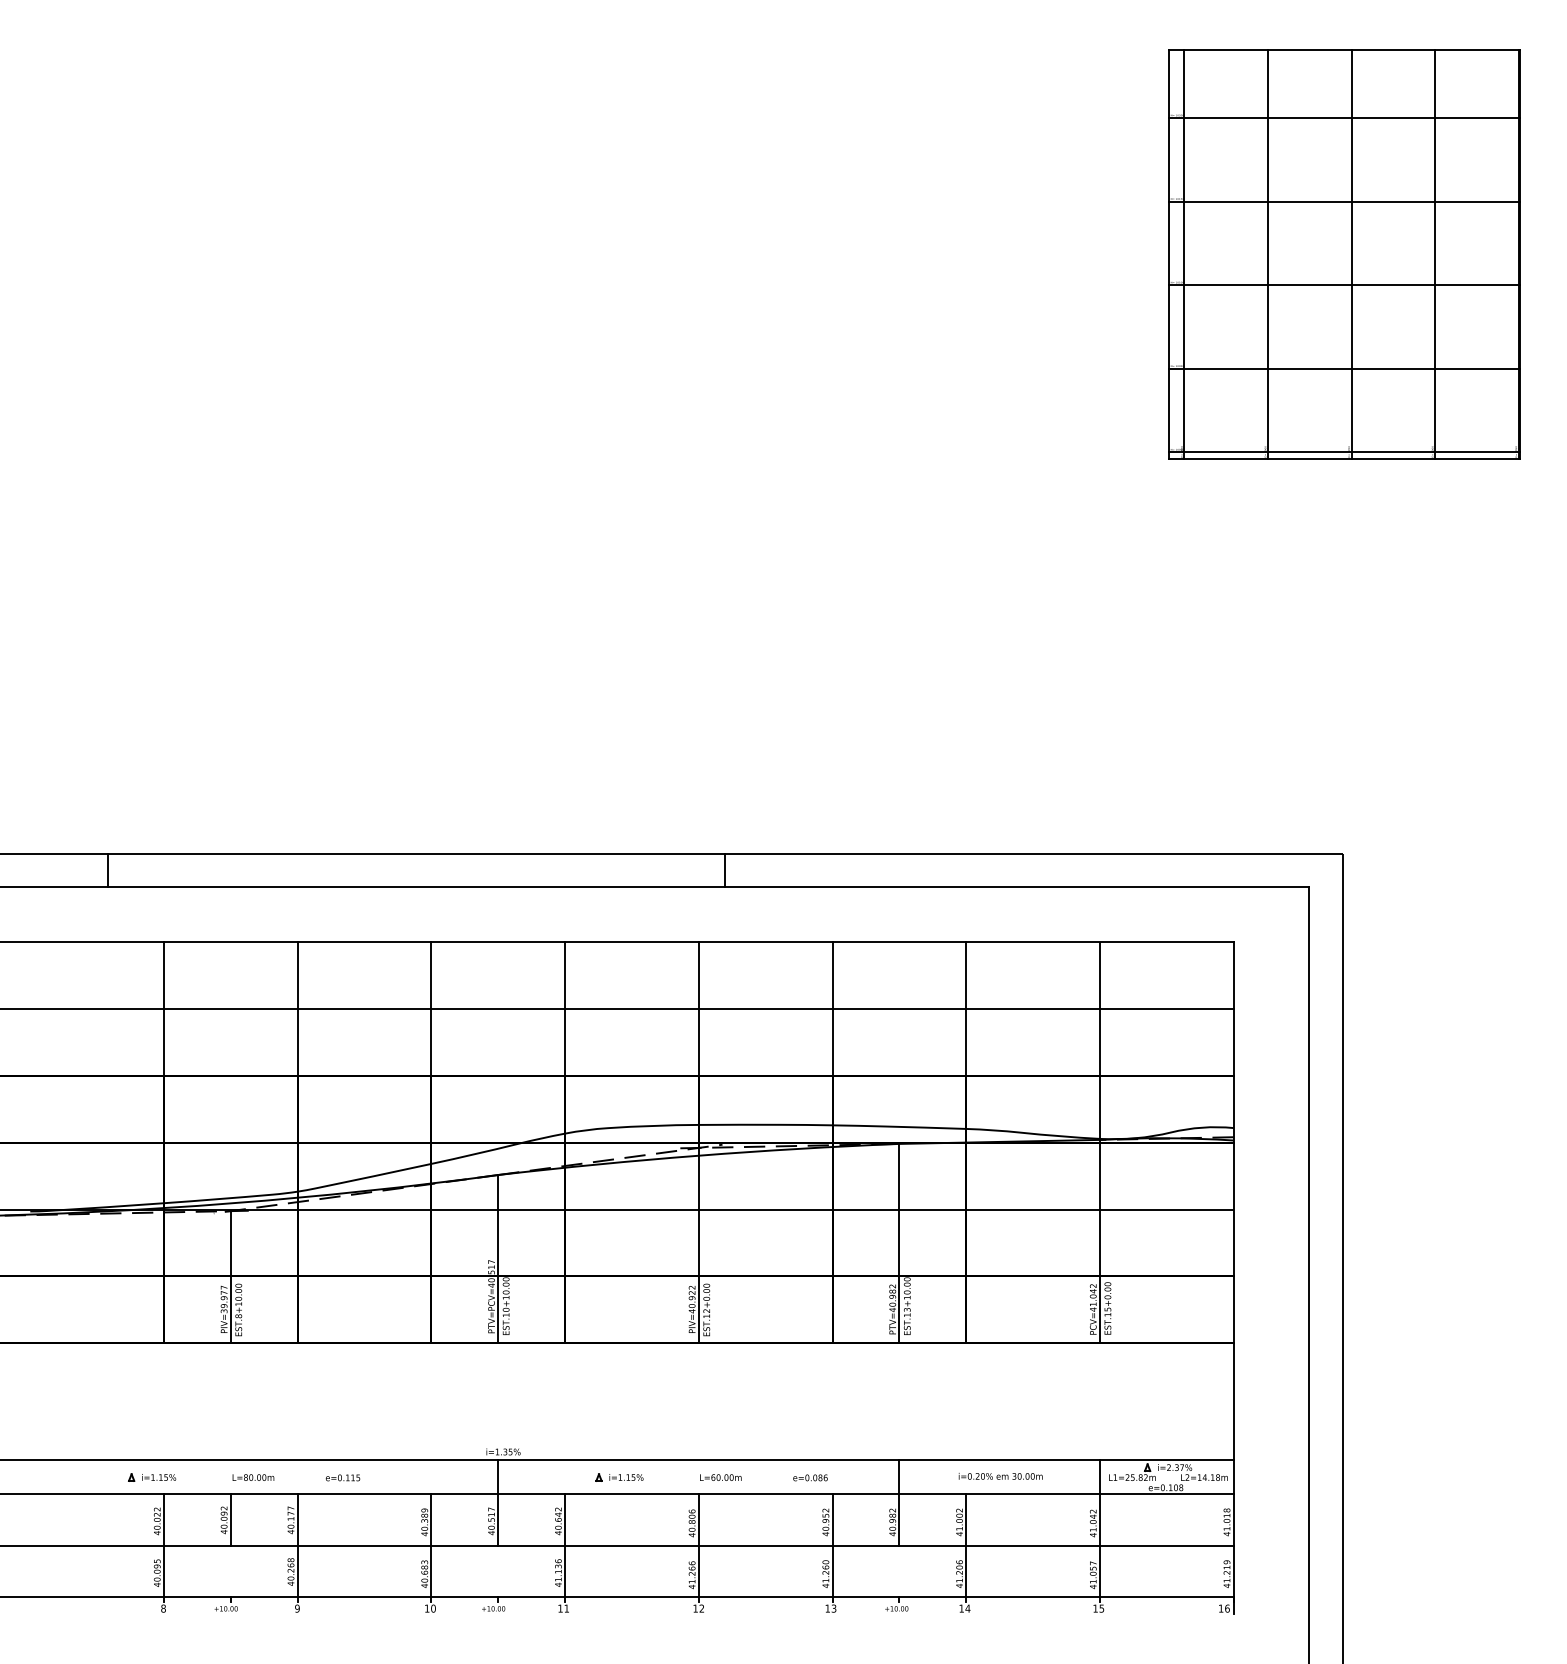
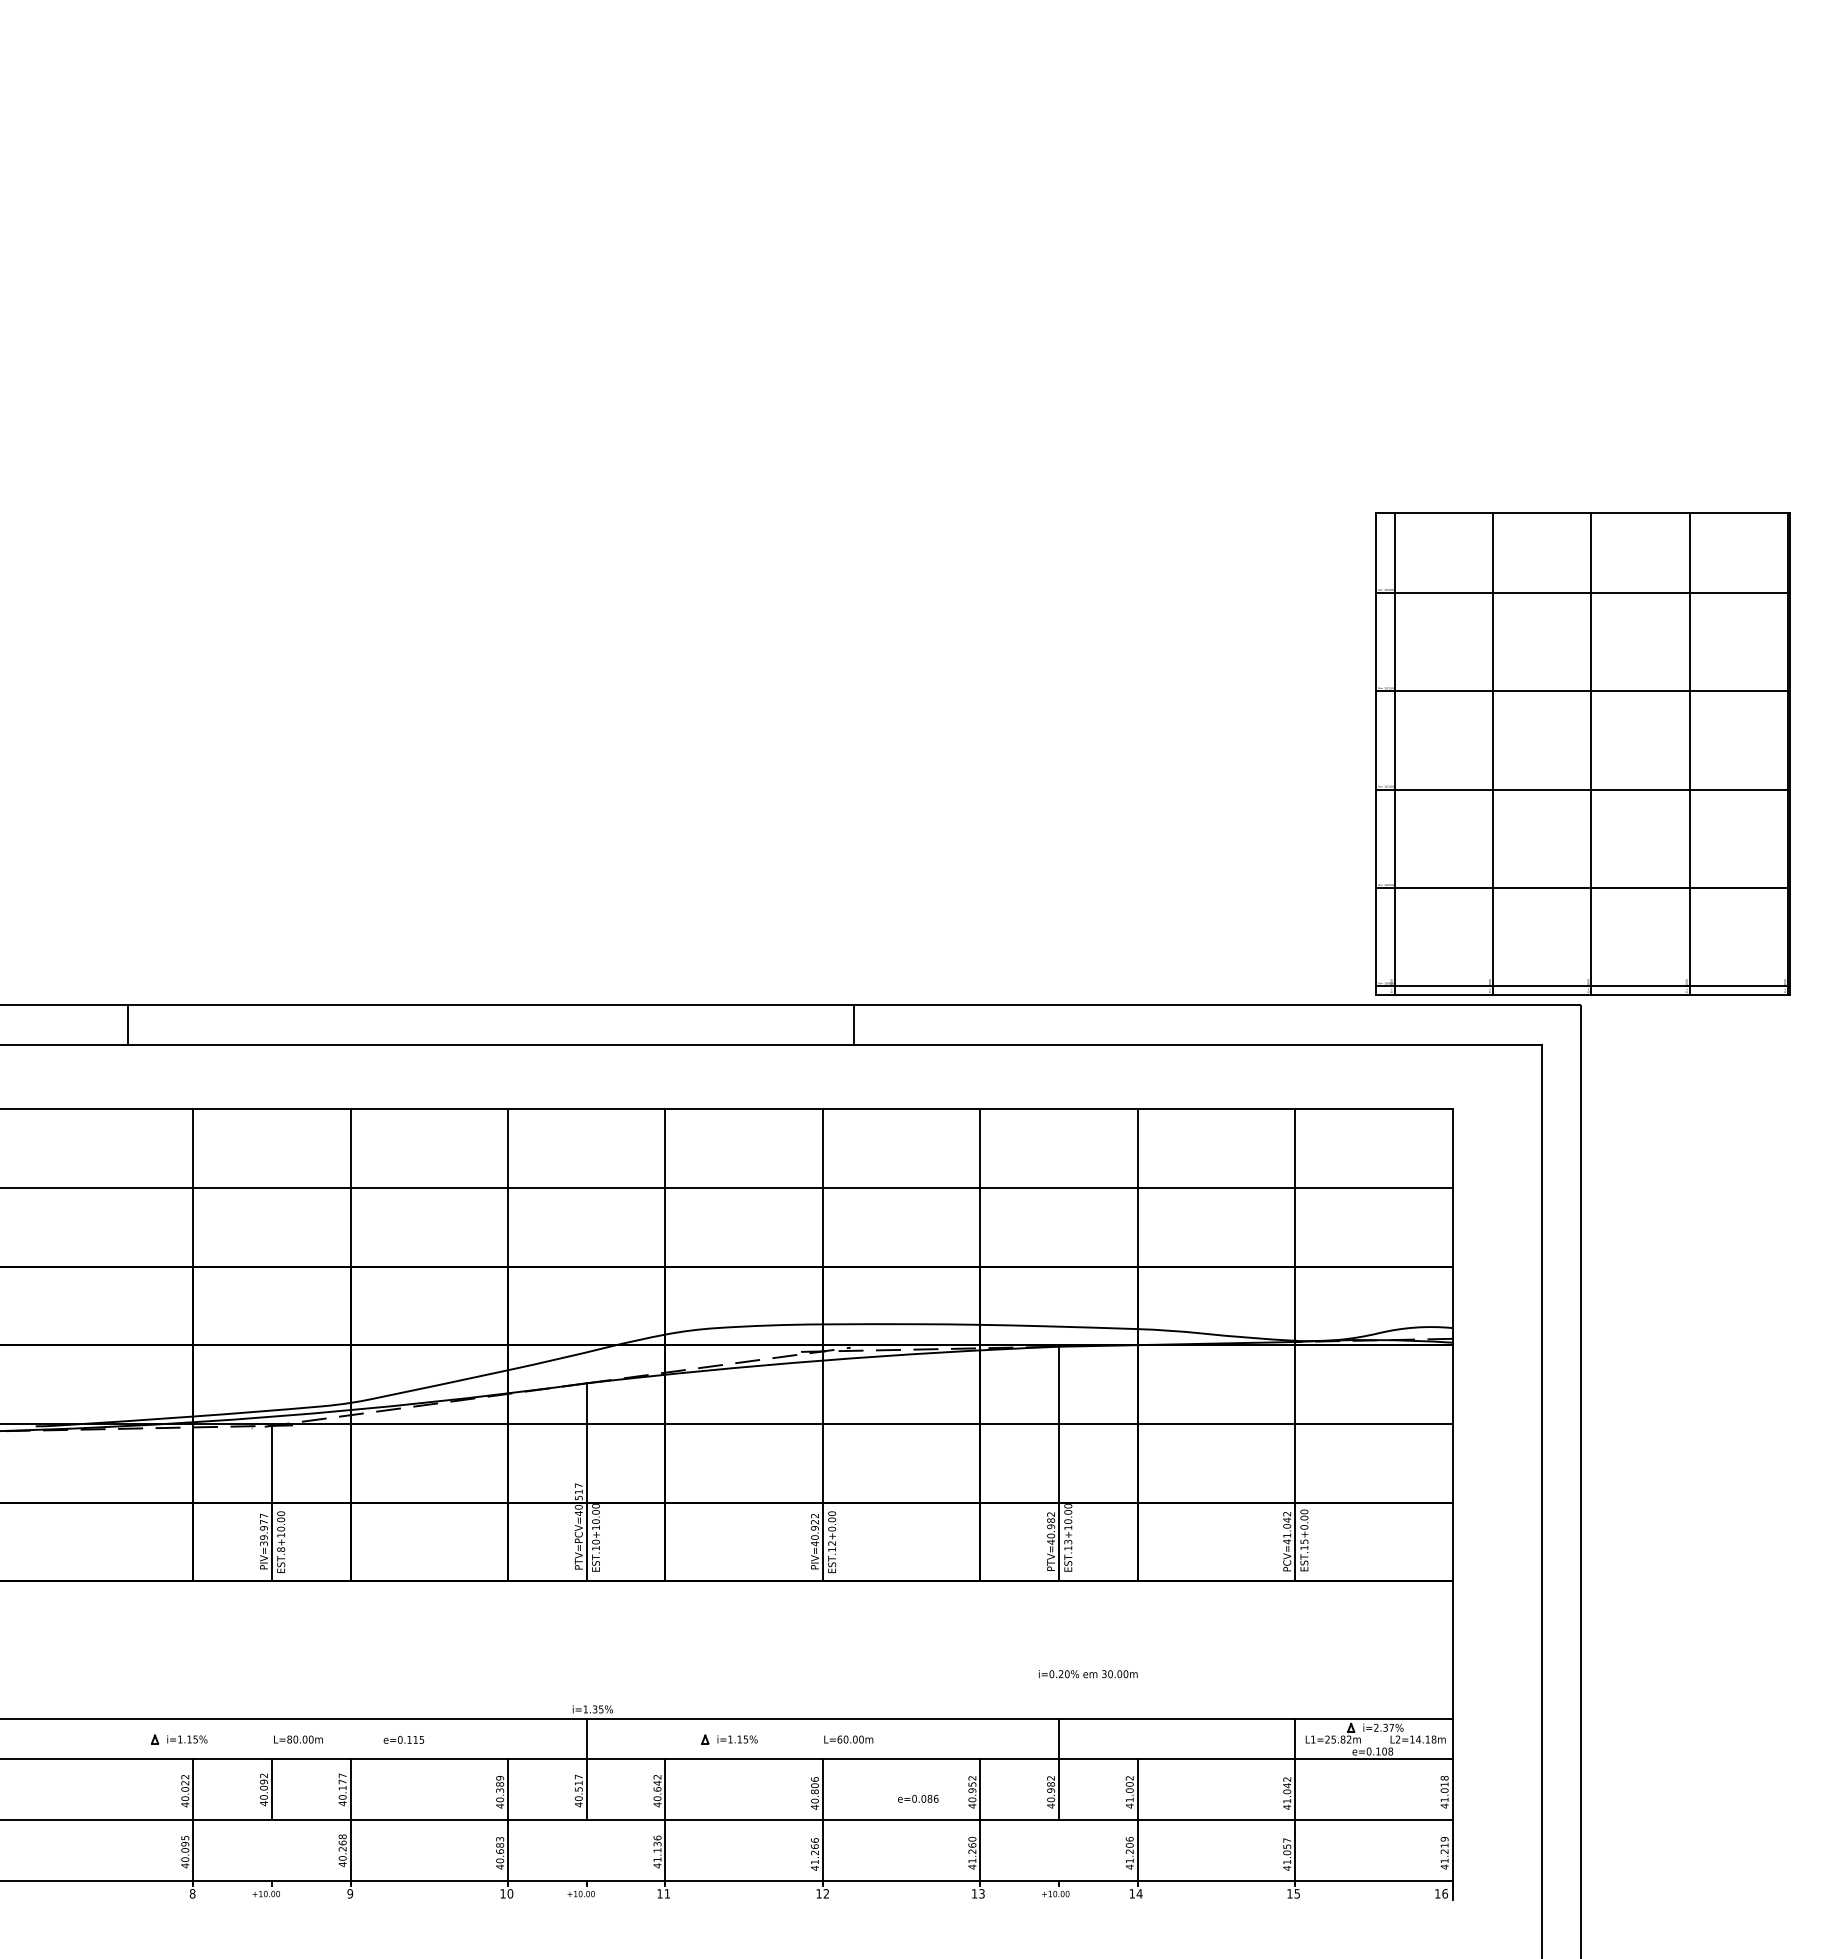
part: (1344, 254) -> (1582, 753), moved
text: (1000, 1476) -> (1088, 1674), moved
text: (810, 1477) -> (918, 1798), moved

